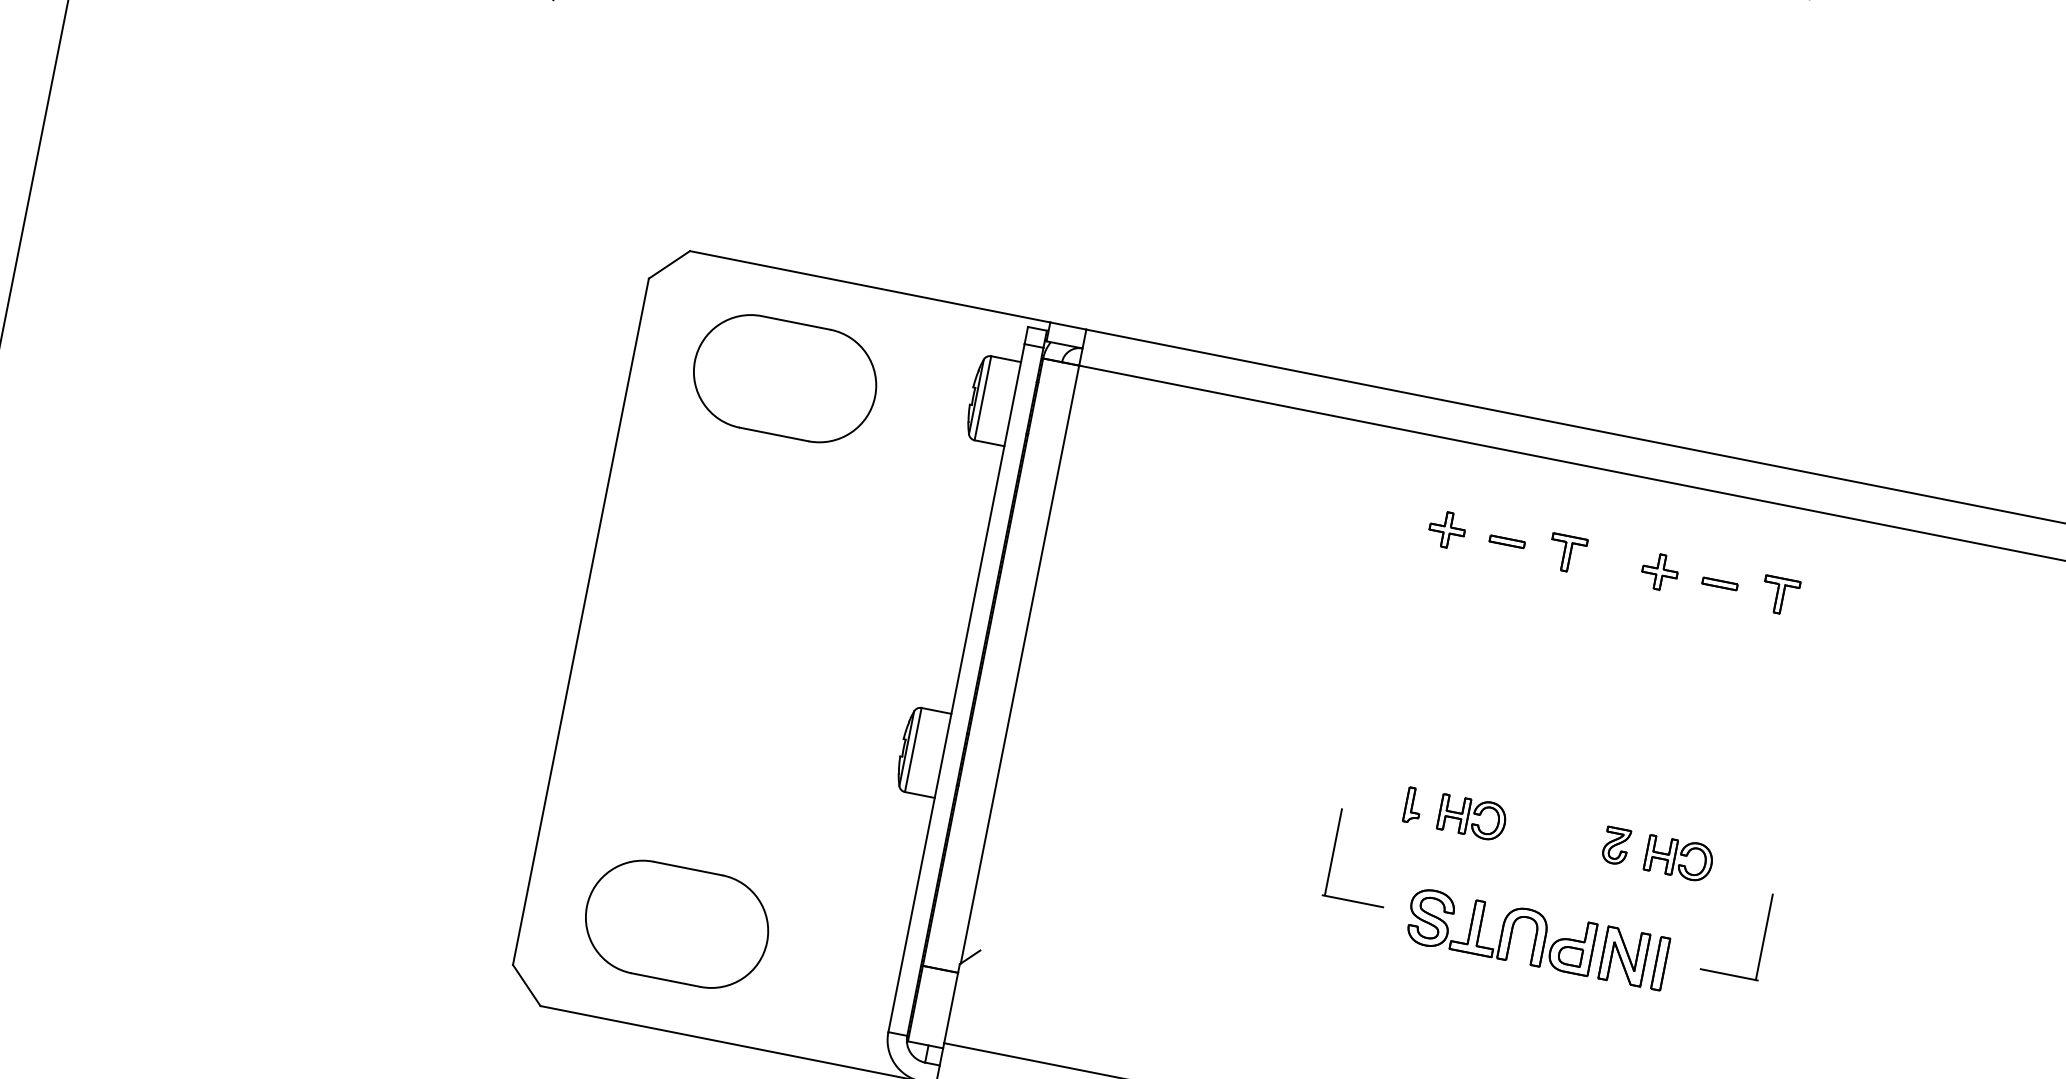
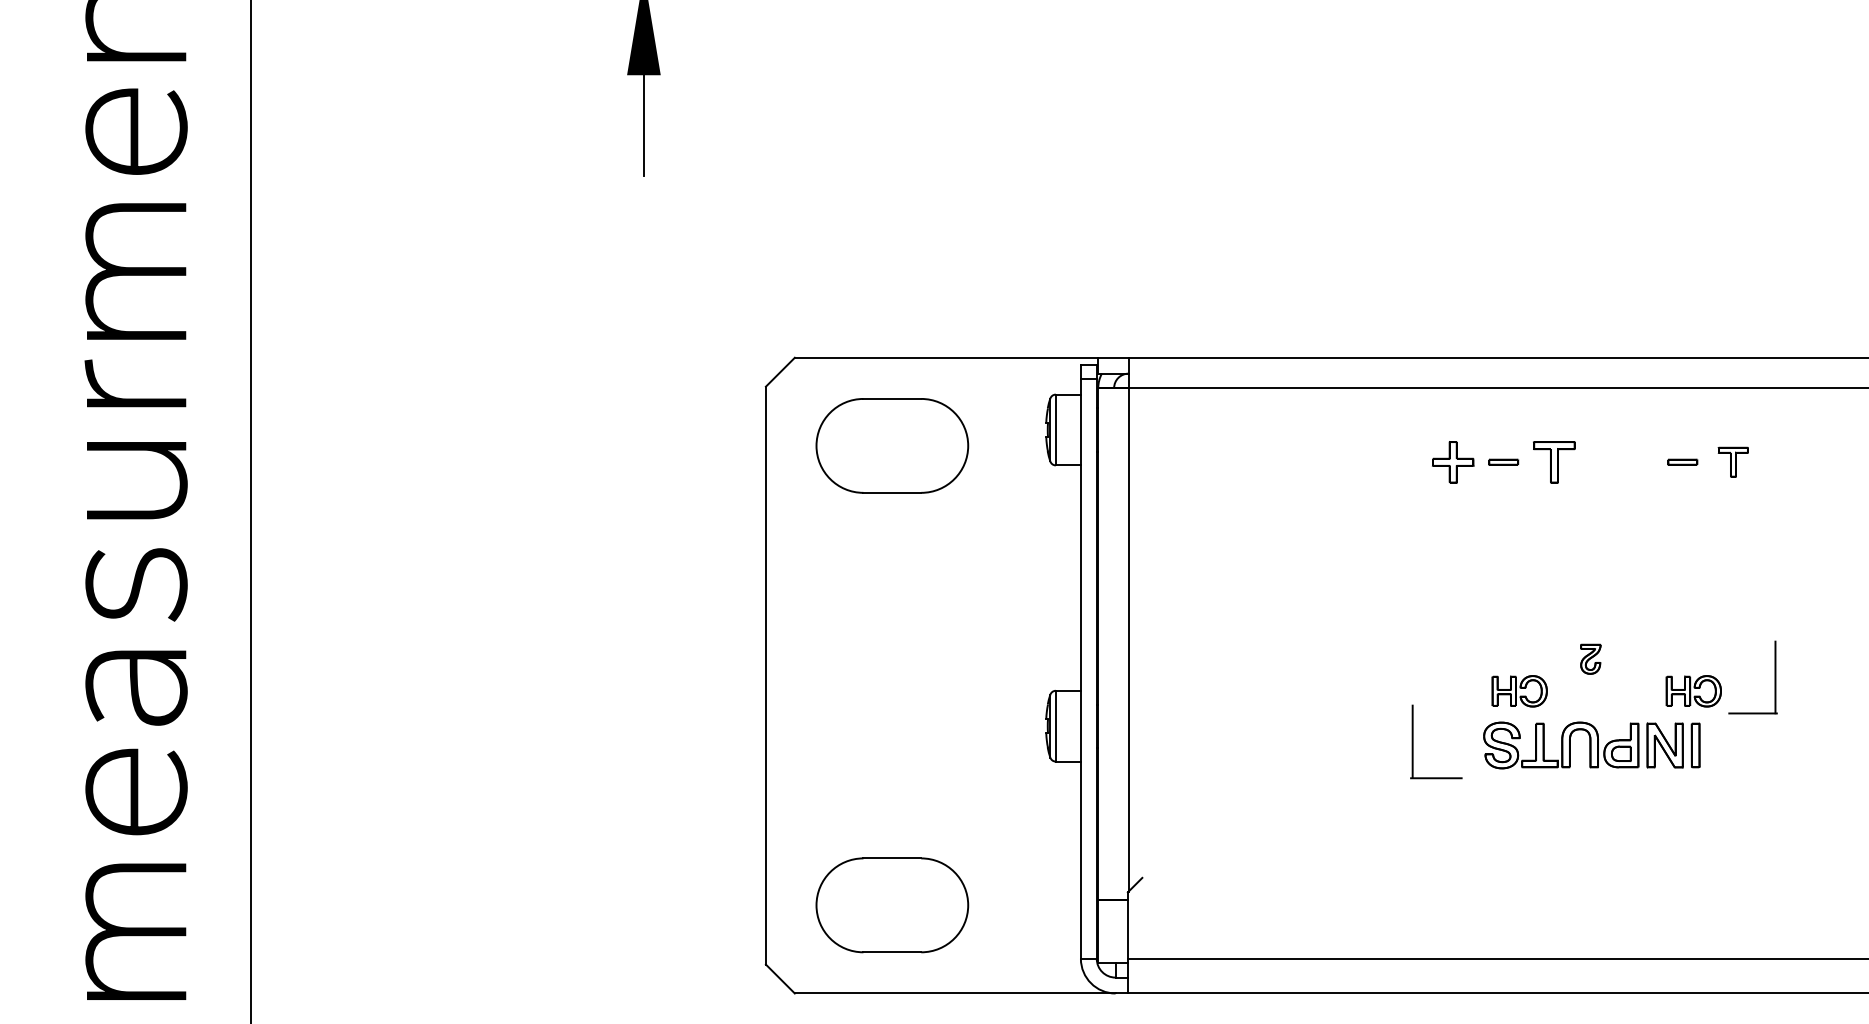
part: (1446, 528) -> (1452, 461), size x1.4
part: (1566, 552) -> (1553, 461), size x1.4
part: (1659, 571) -> (1631, 461), removed
part: (1412, 804) -> (1469, 690), removed
part: (1616, 845) -> (1590, 658), moved
part: (1763, 937) -> (1774, 677), moved
part: (1536, 939) -> (1591, 745), moved

